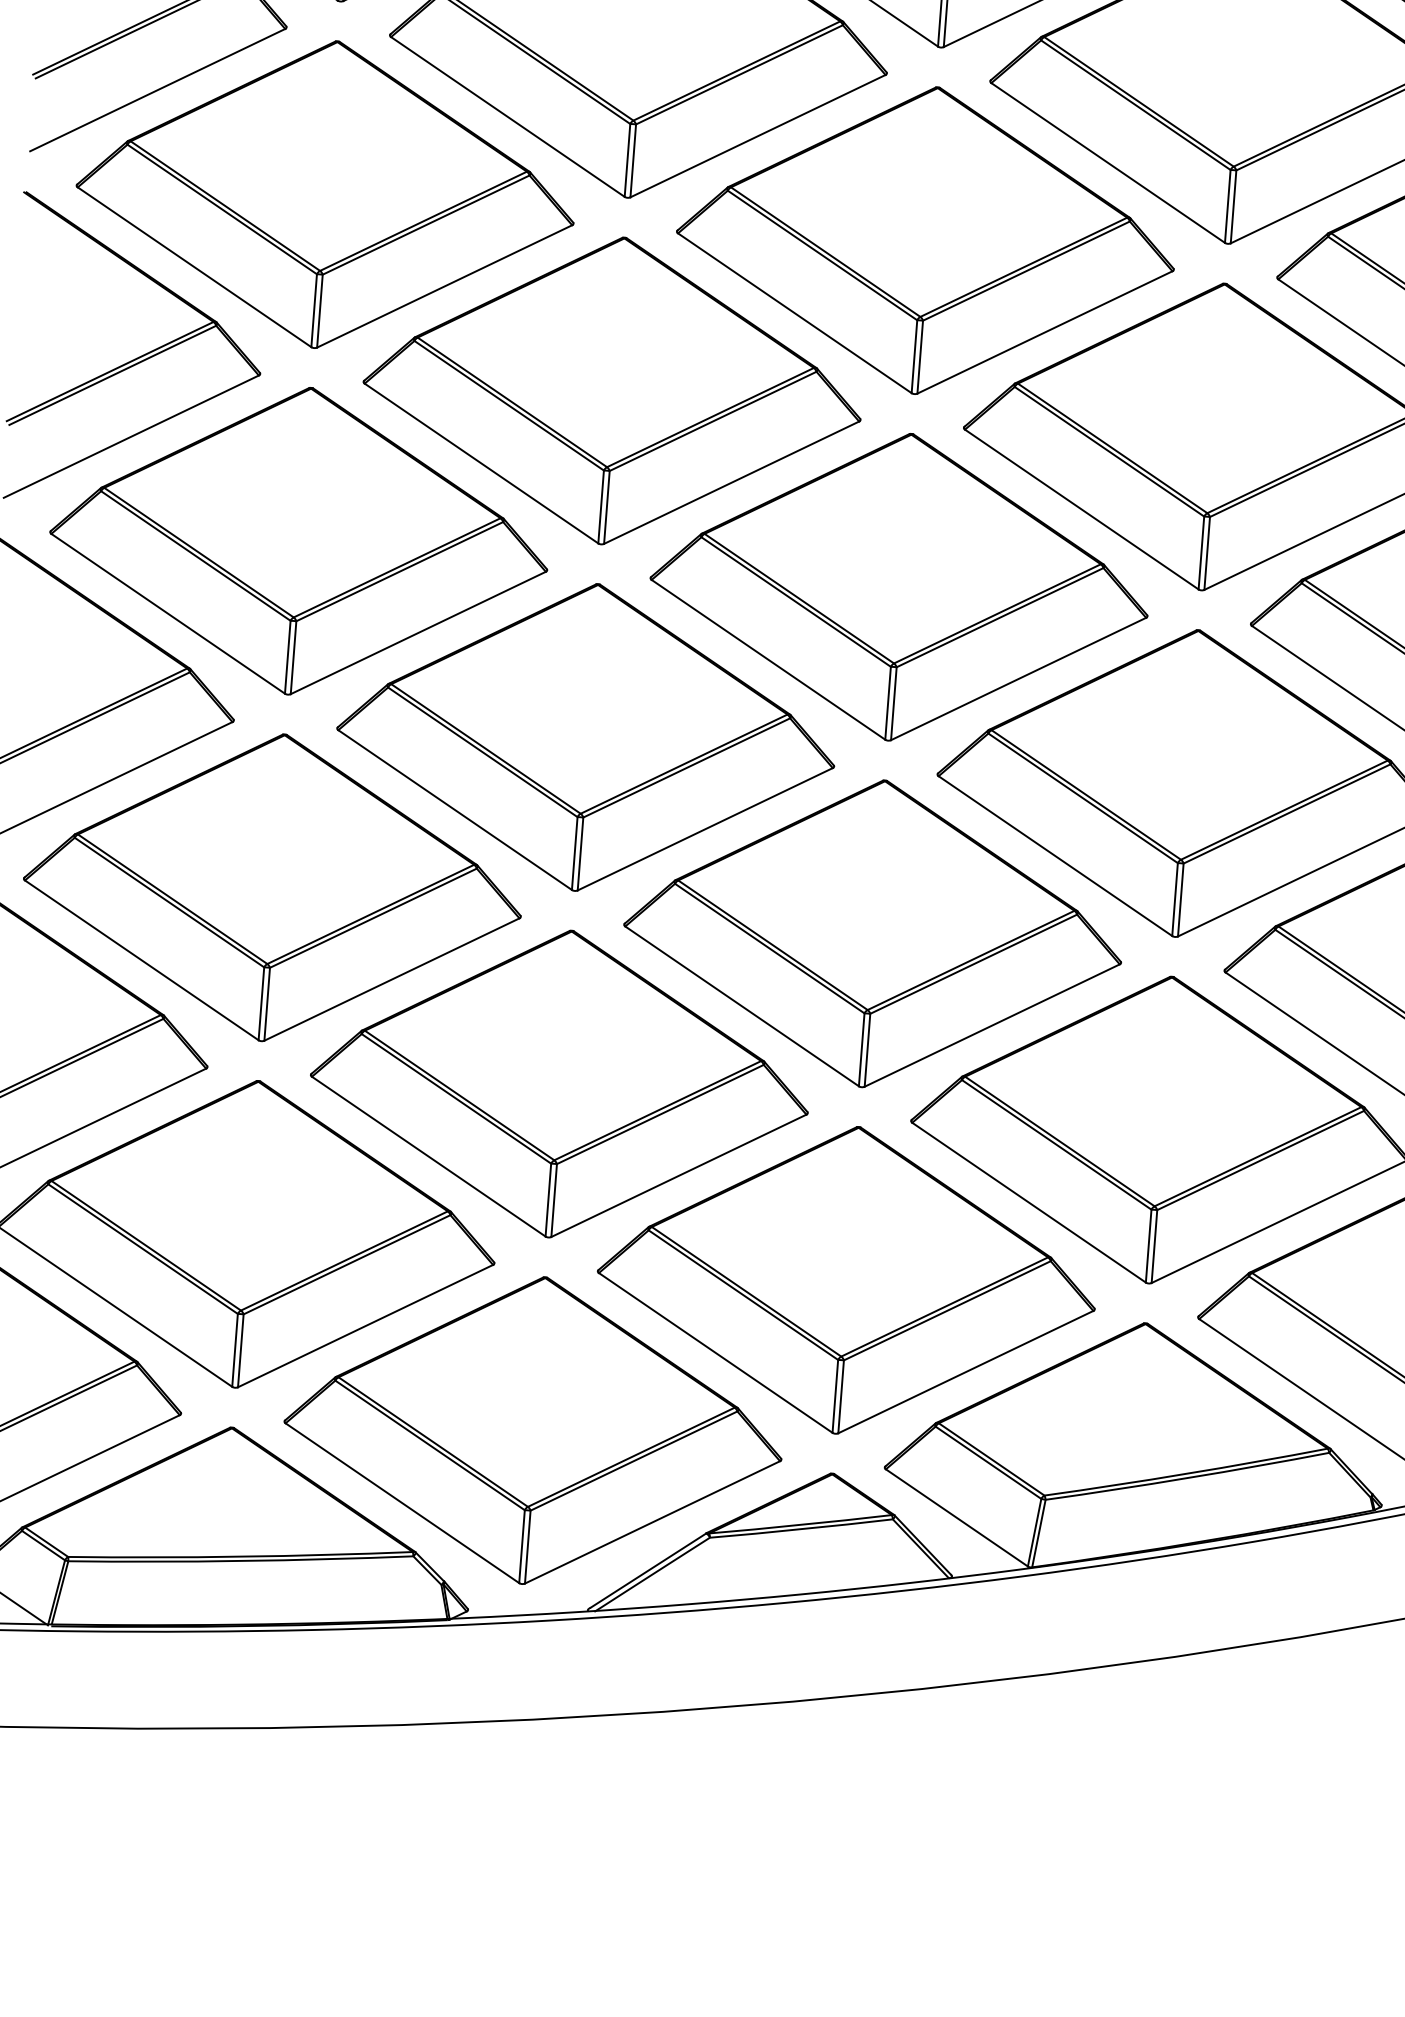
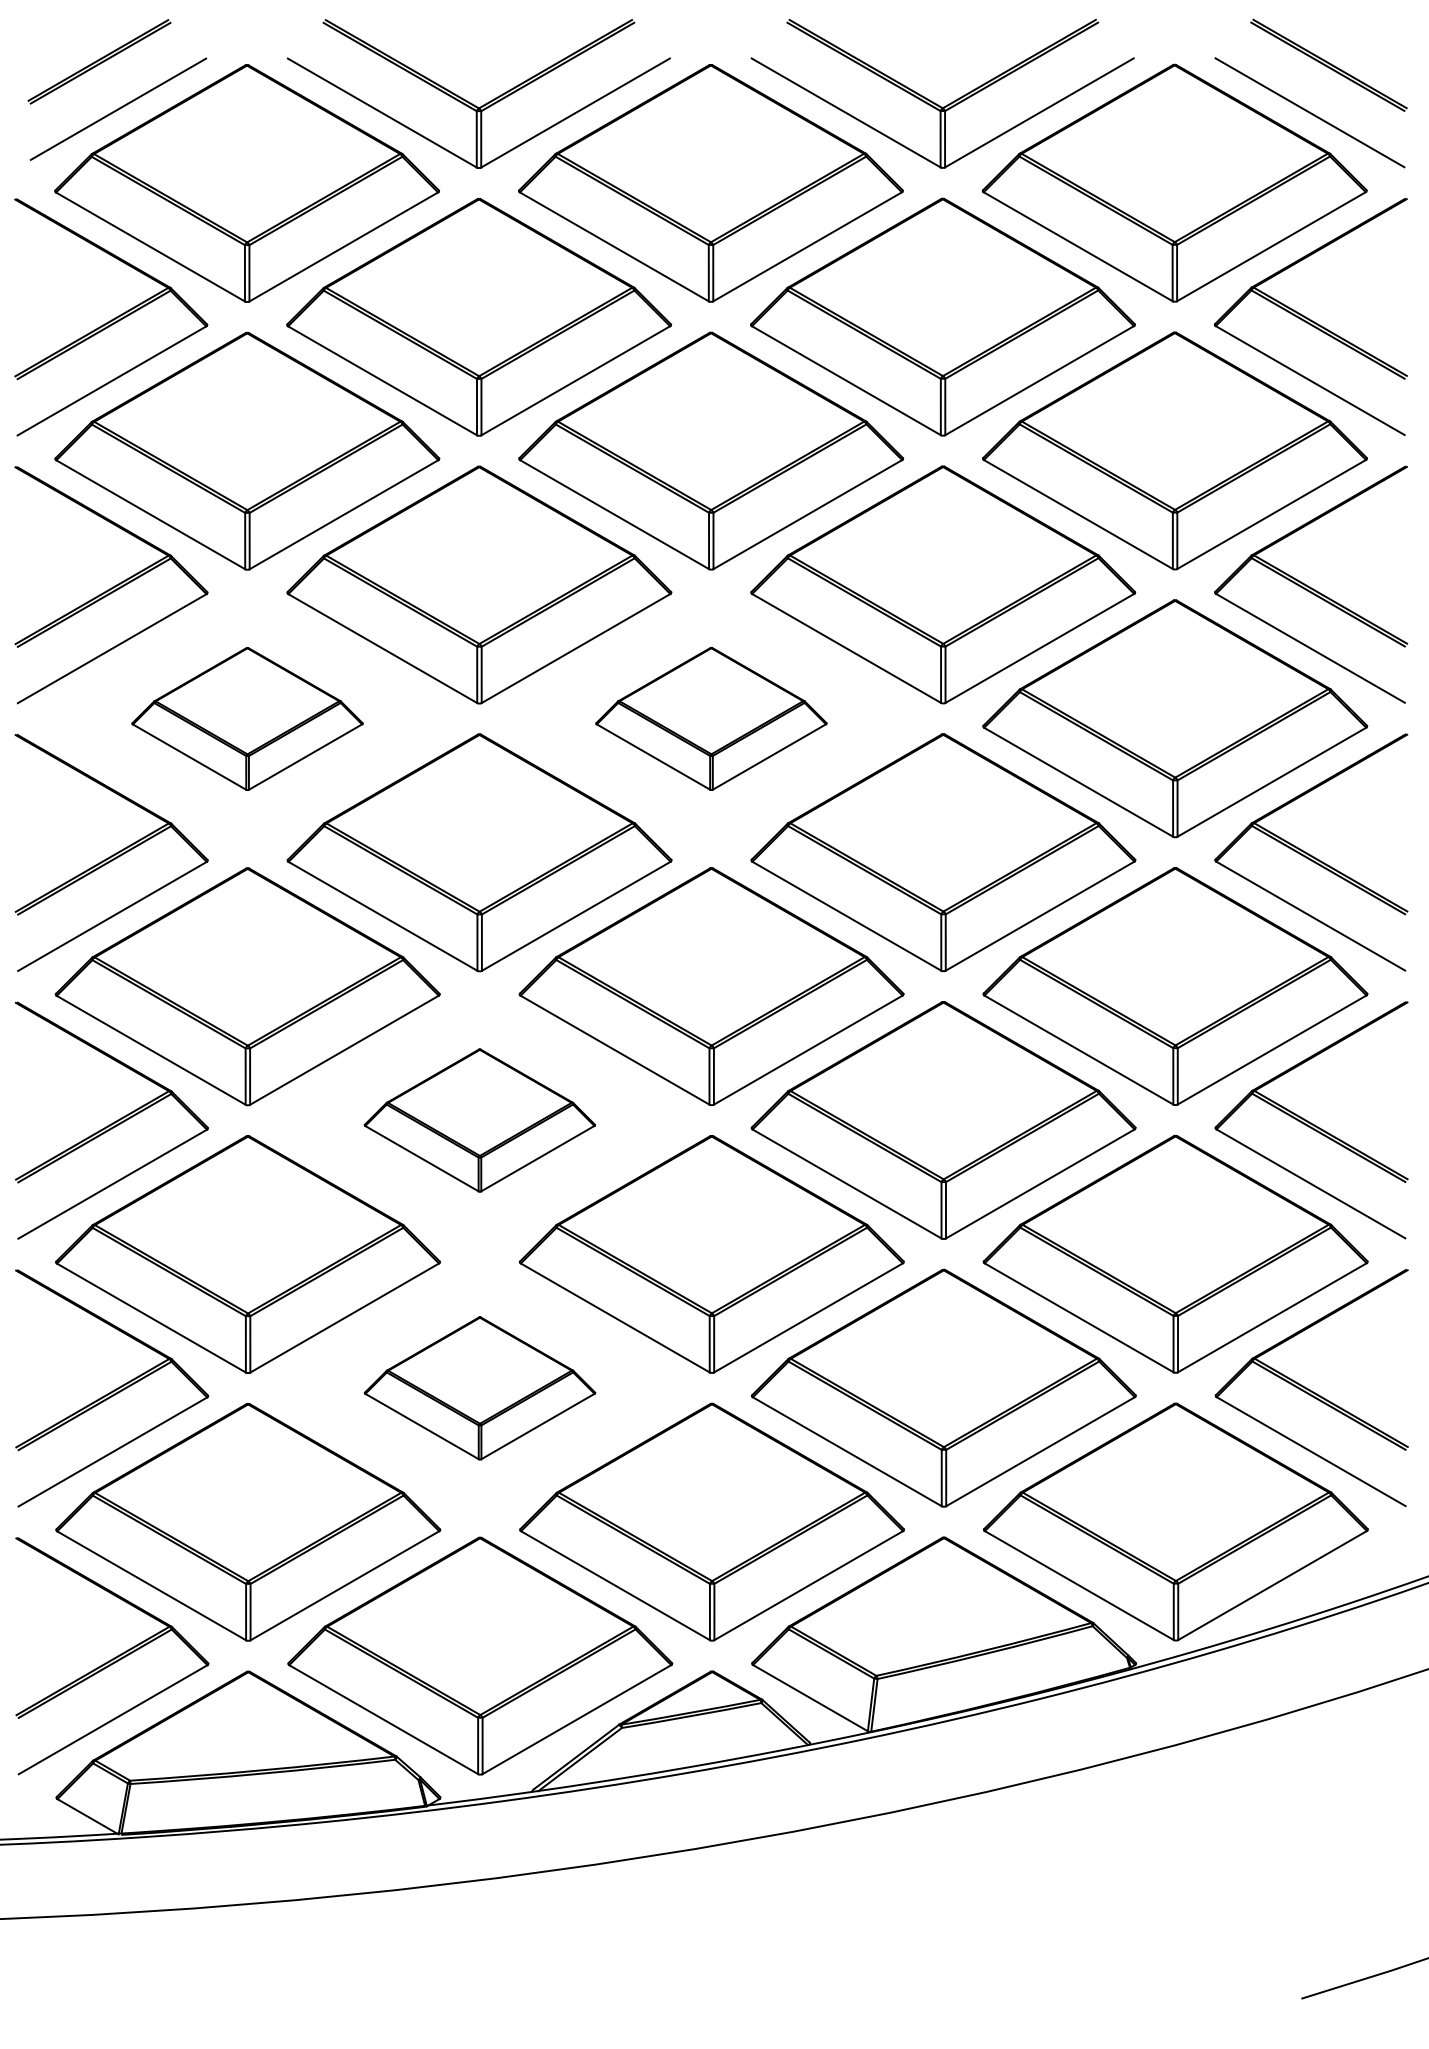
part: (325, 193) -> (247, 718), size x0.6
part: (926, 240) -> (711, 718), size x0.6
part: (586, 737) -> (479, 1120), size x0.6
part: (559, 1084) -> (479, 1388), size x0.6

